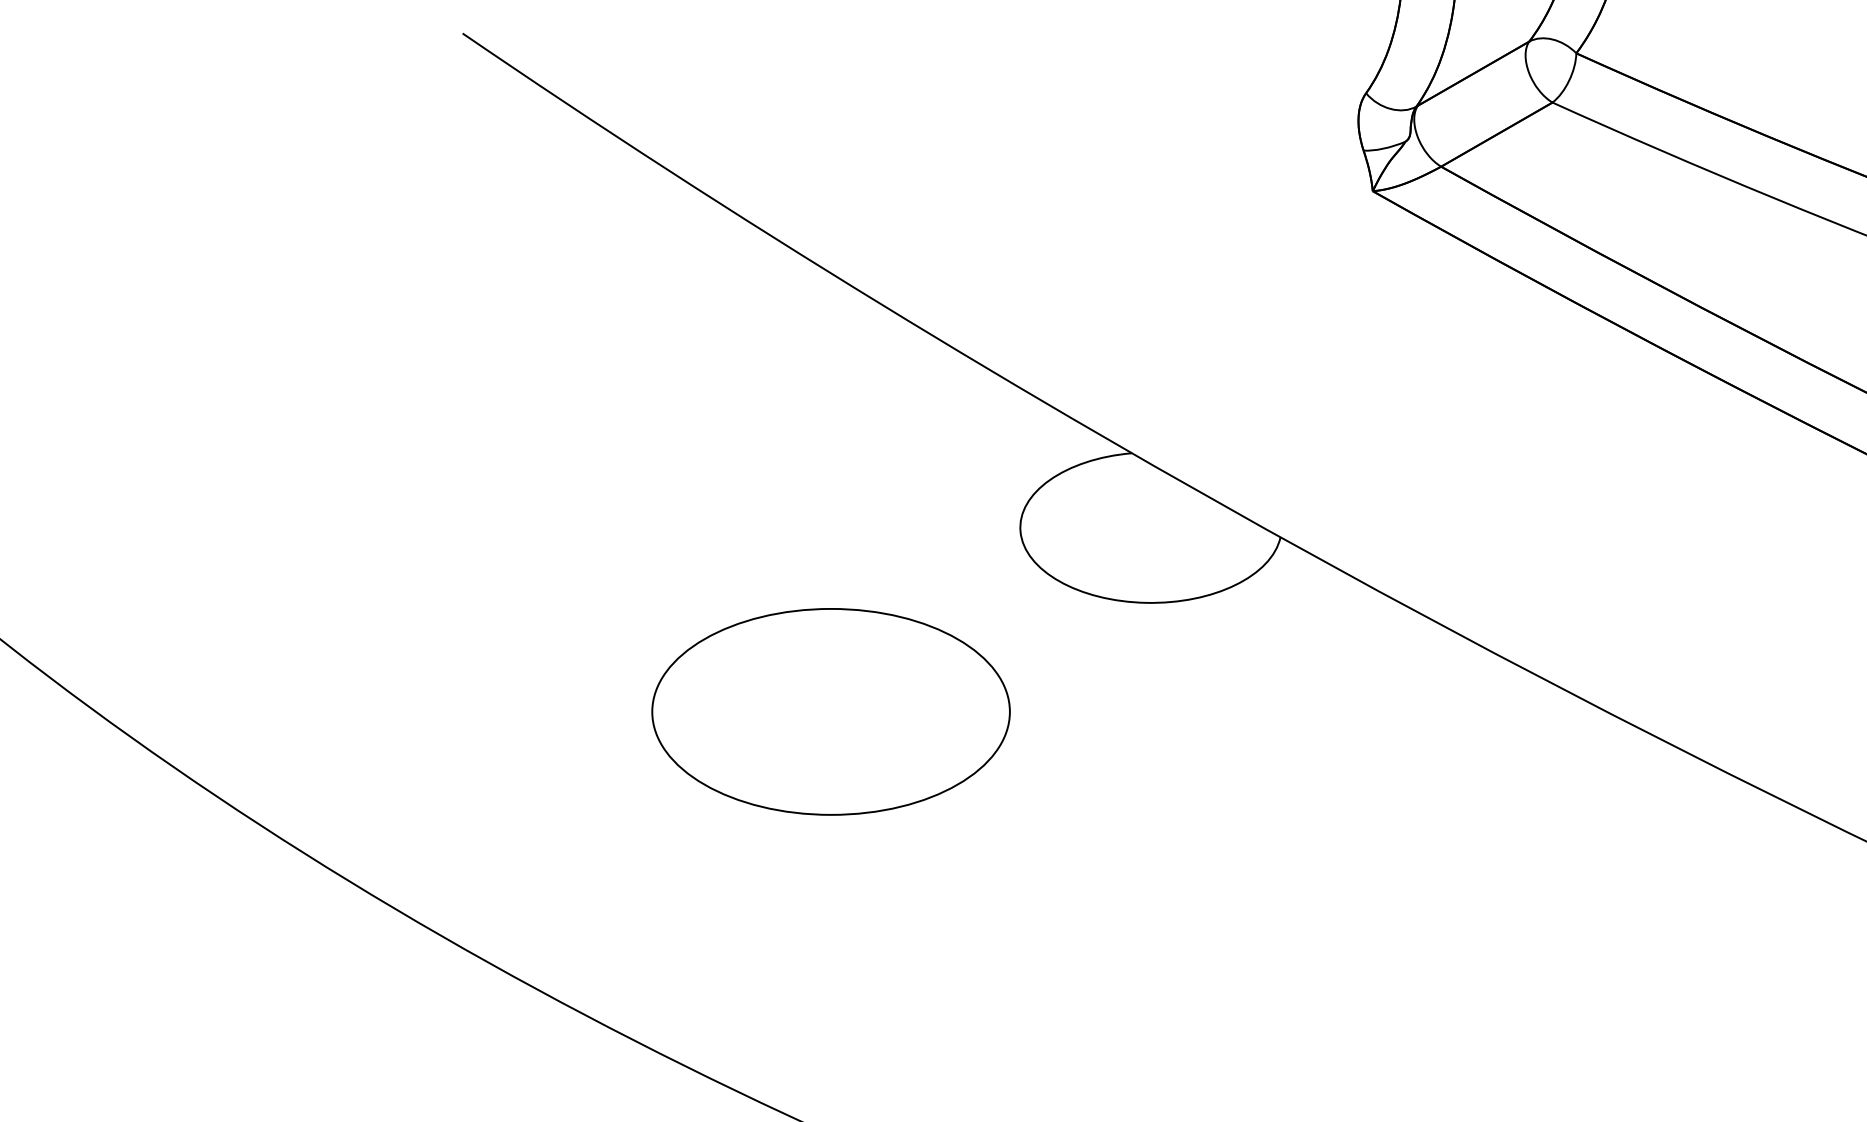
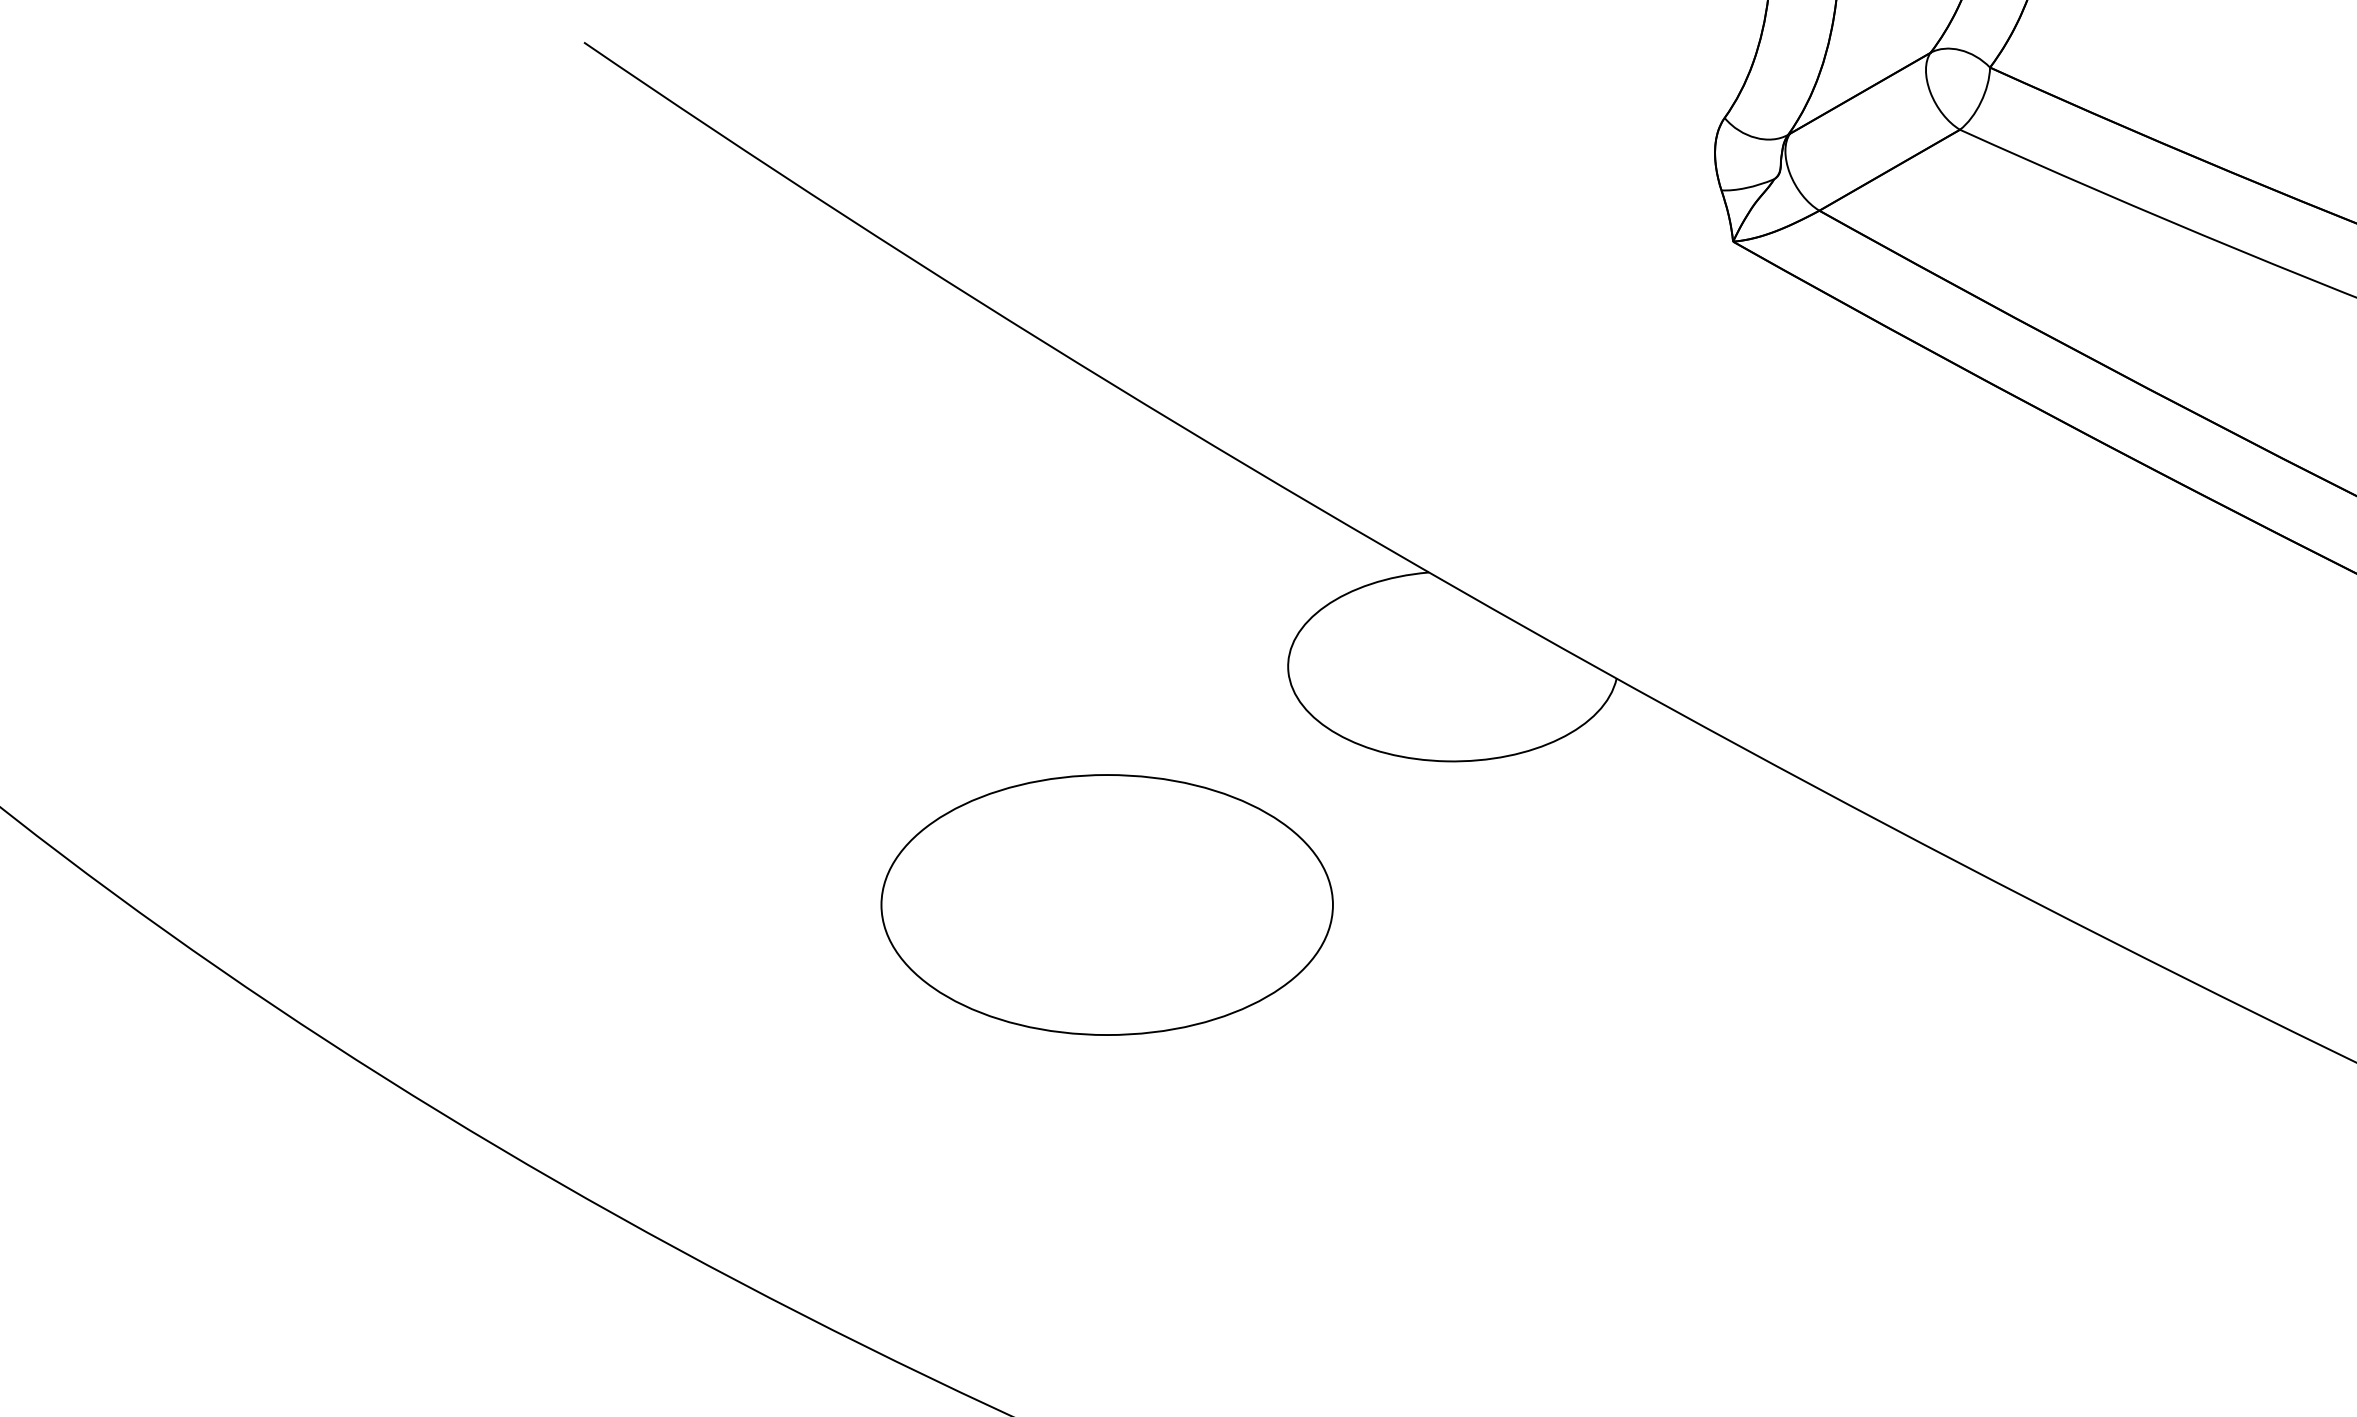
part: (830, 711) -> (1106, 904), moved

